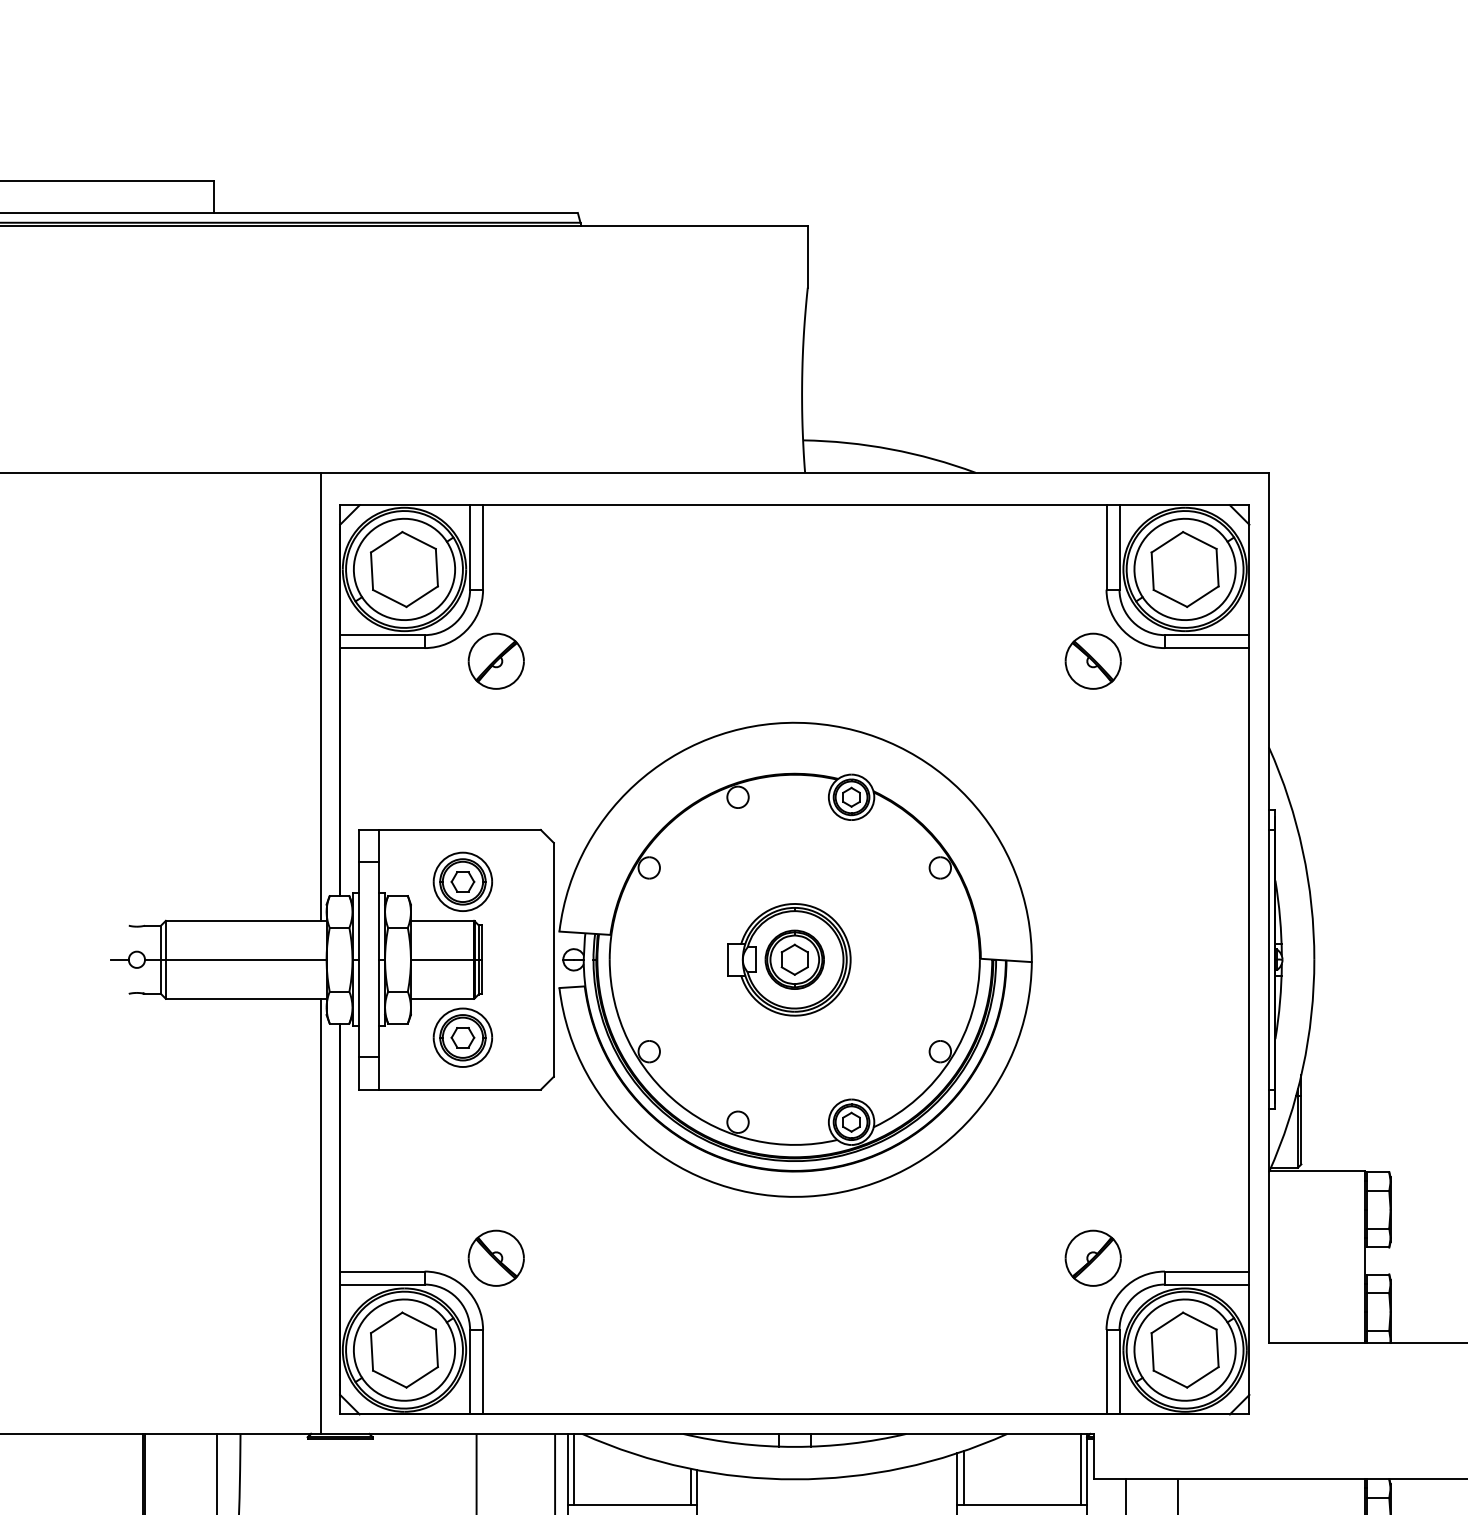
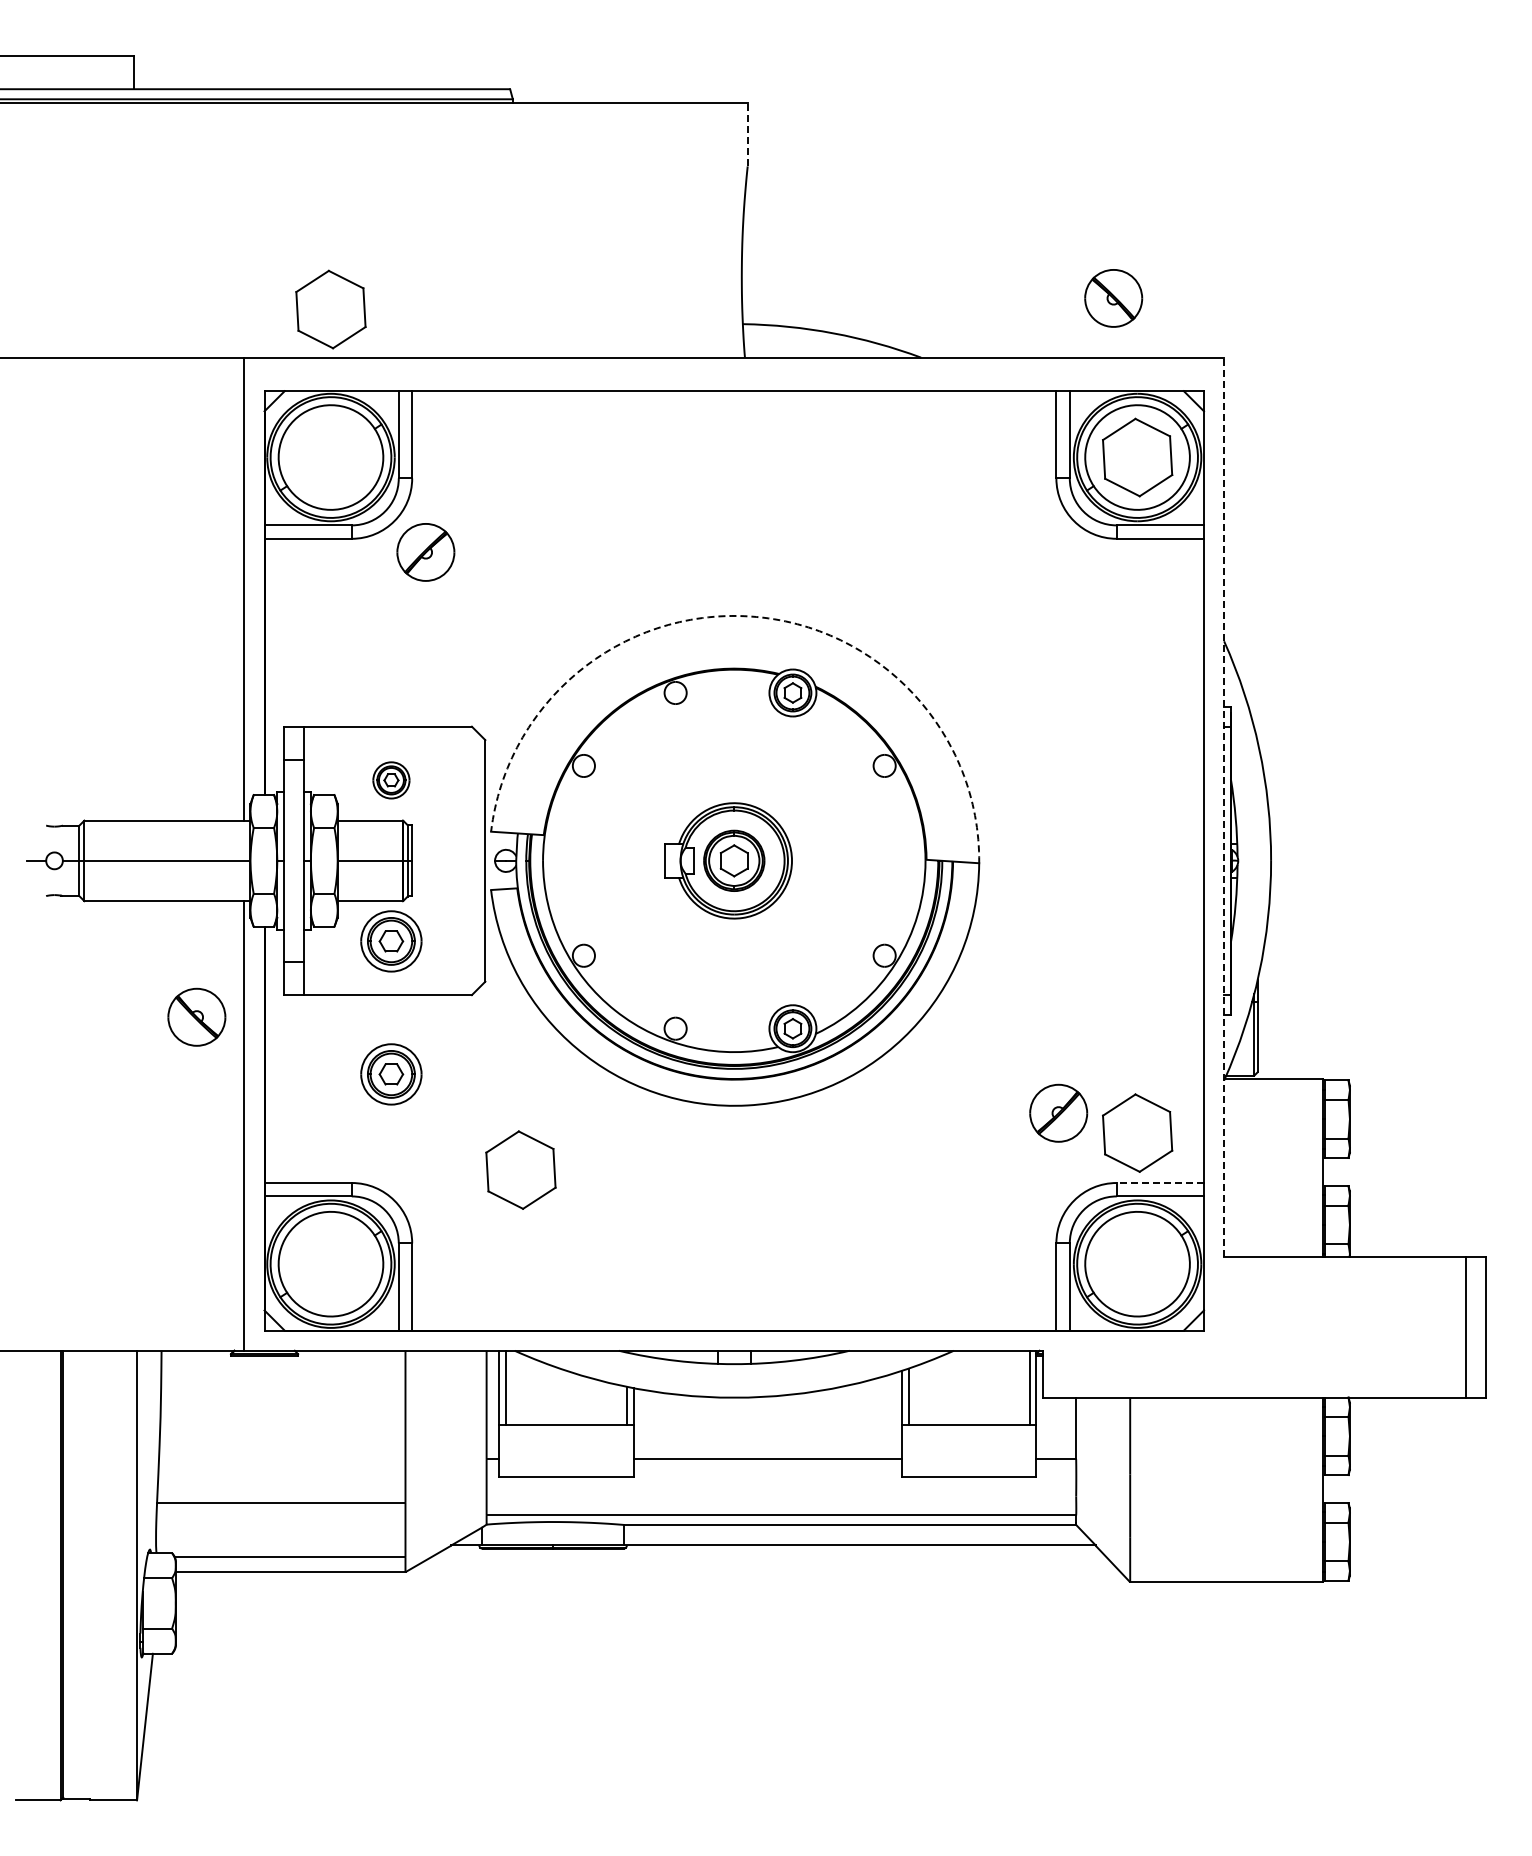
line: (807, 256) -> (747, 134), solid -> dashed
part: (404, 569) -> (330, 309), moved
part: (1093, 661) -> (1113, 298), moved
arc: (810, 723) -> (750, 616), solid -> dashed
part: (463, 882) -> (391, 780), size x0.6
line: (1269, 908) -> (1224, 807), solid -> dashed
part: (463, 1166) -> (391, 1074), added
part: (495, 1257) -> (196, 1016), moved
part: (1093, 1257) -> (1058, 1112), moved
line: (1207, 1272) -> (1160, 1183), solid -> dashed
part: (404, 1349) -> (520, 1169), moved
part: (1185, 1349) -> (1137, 1132), moved

